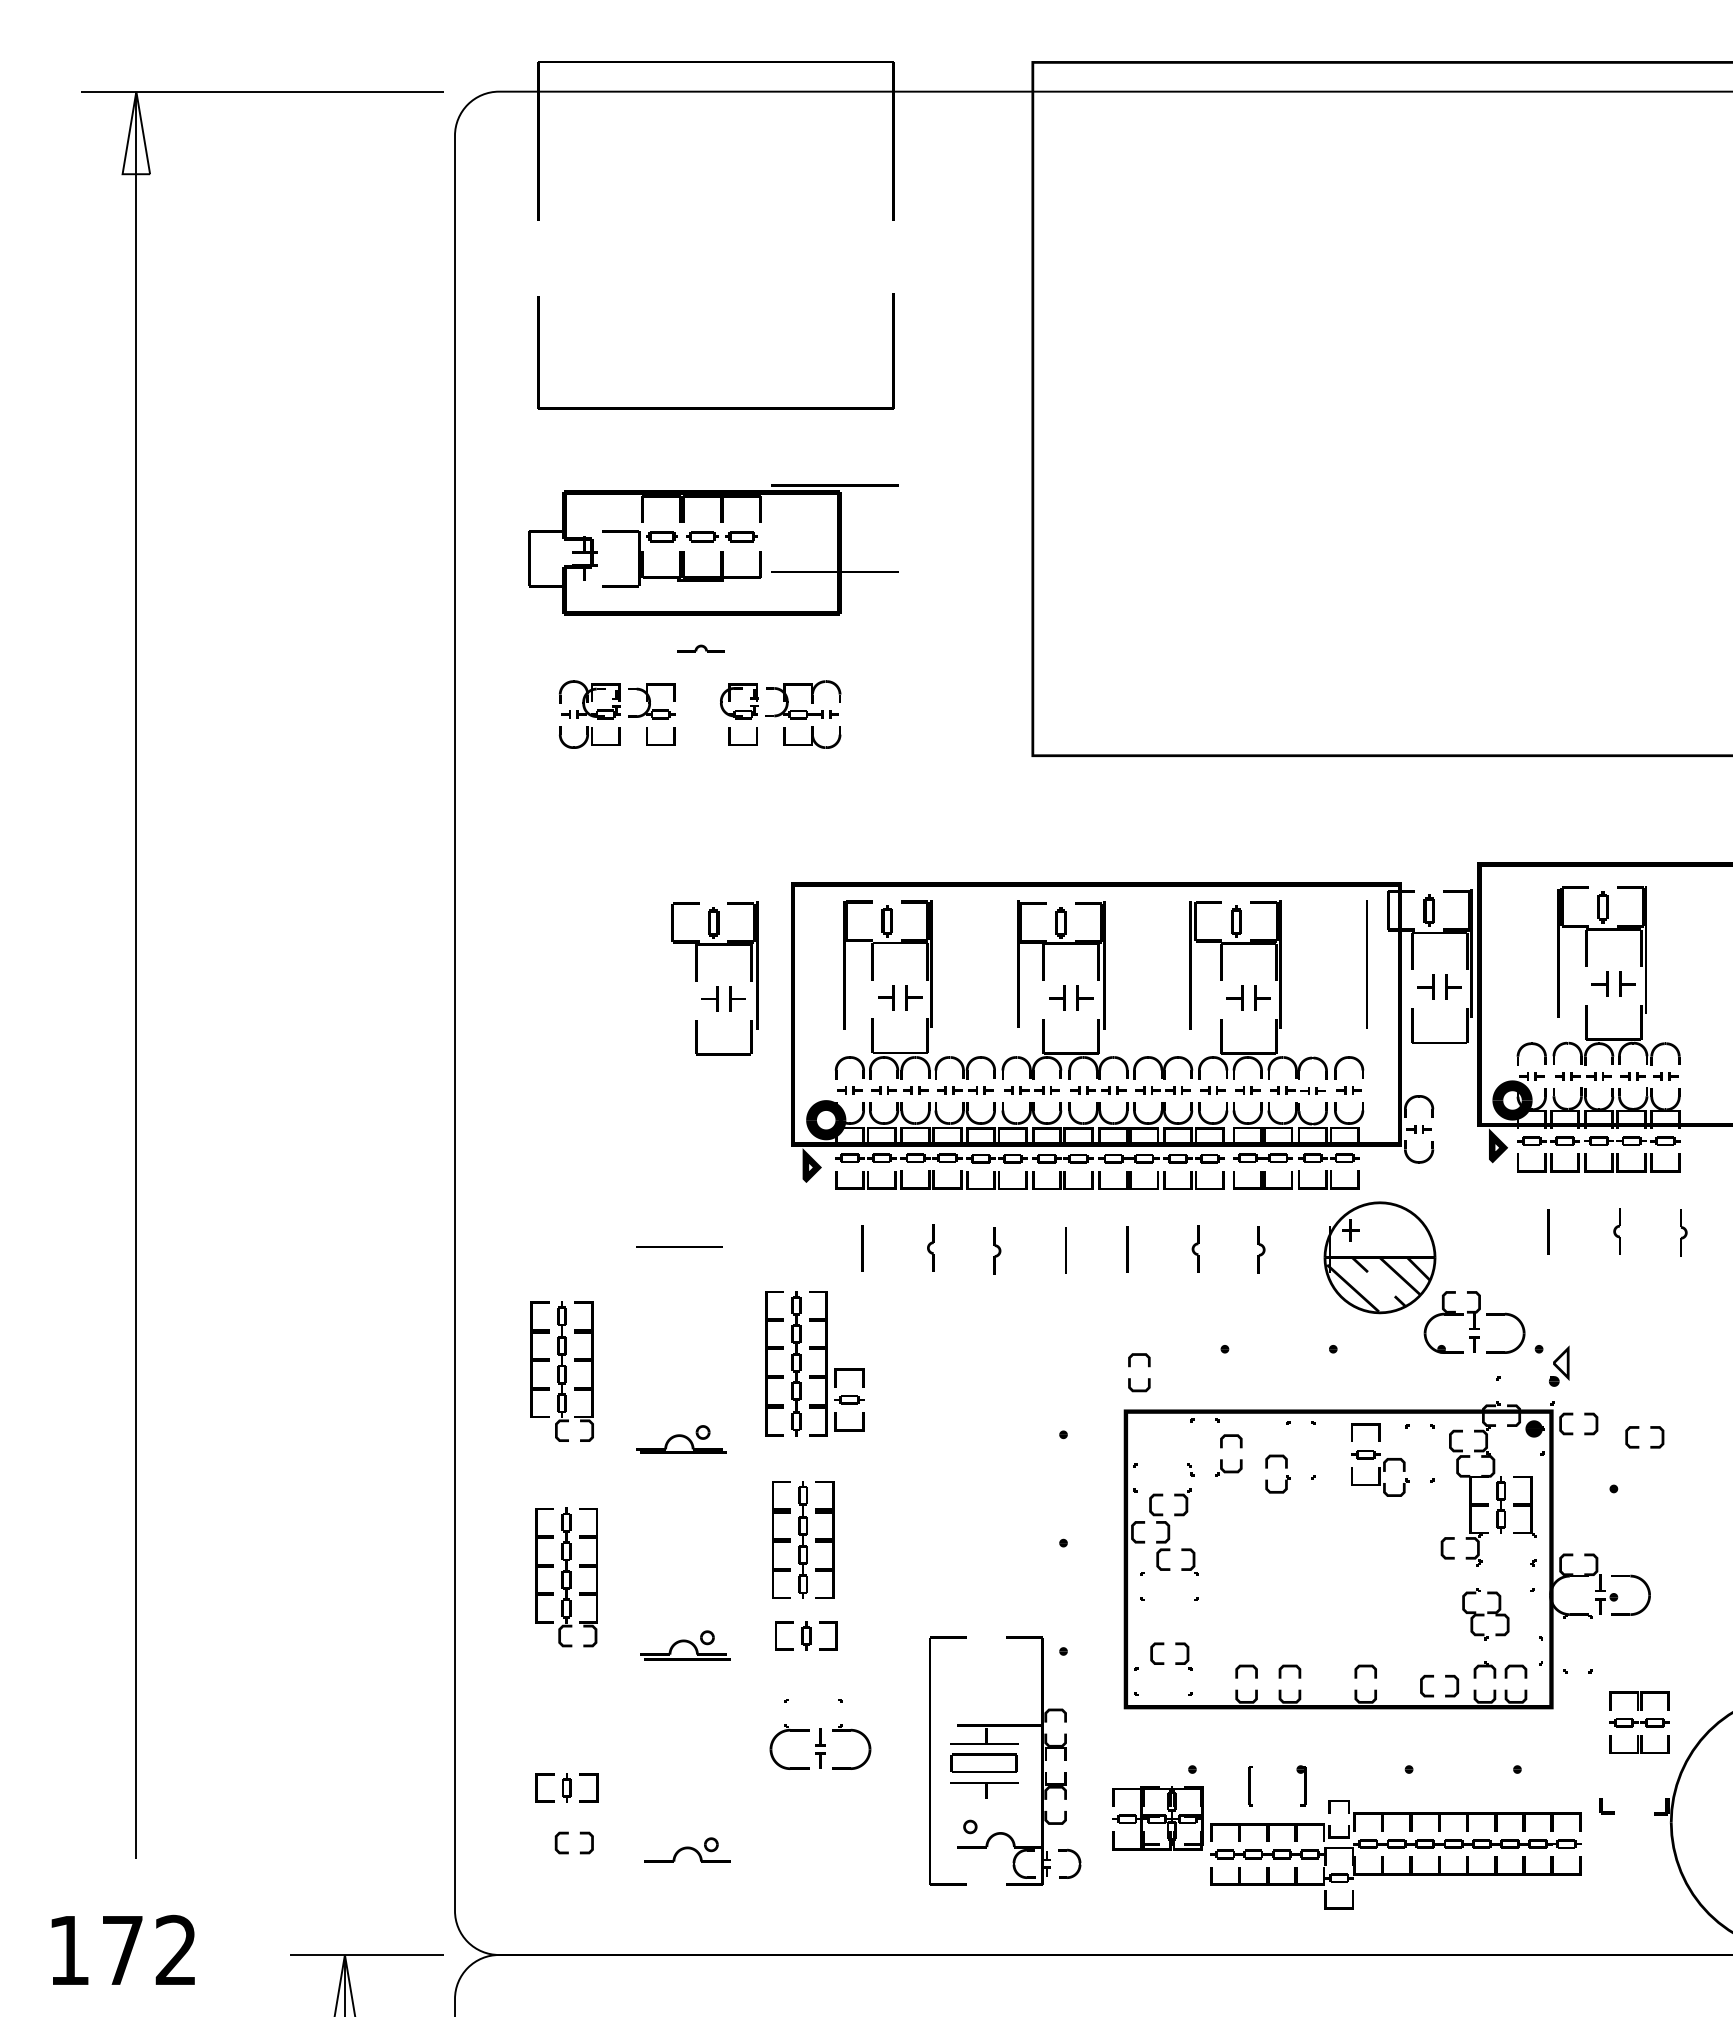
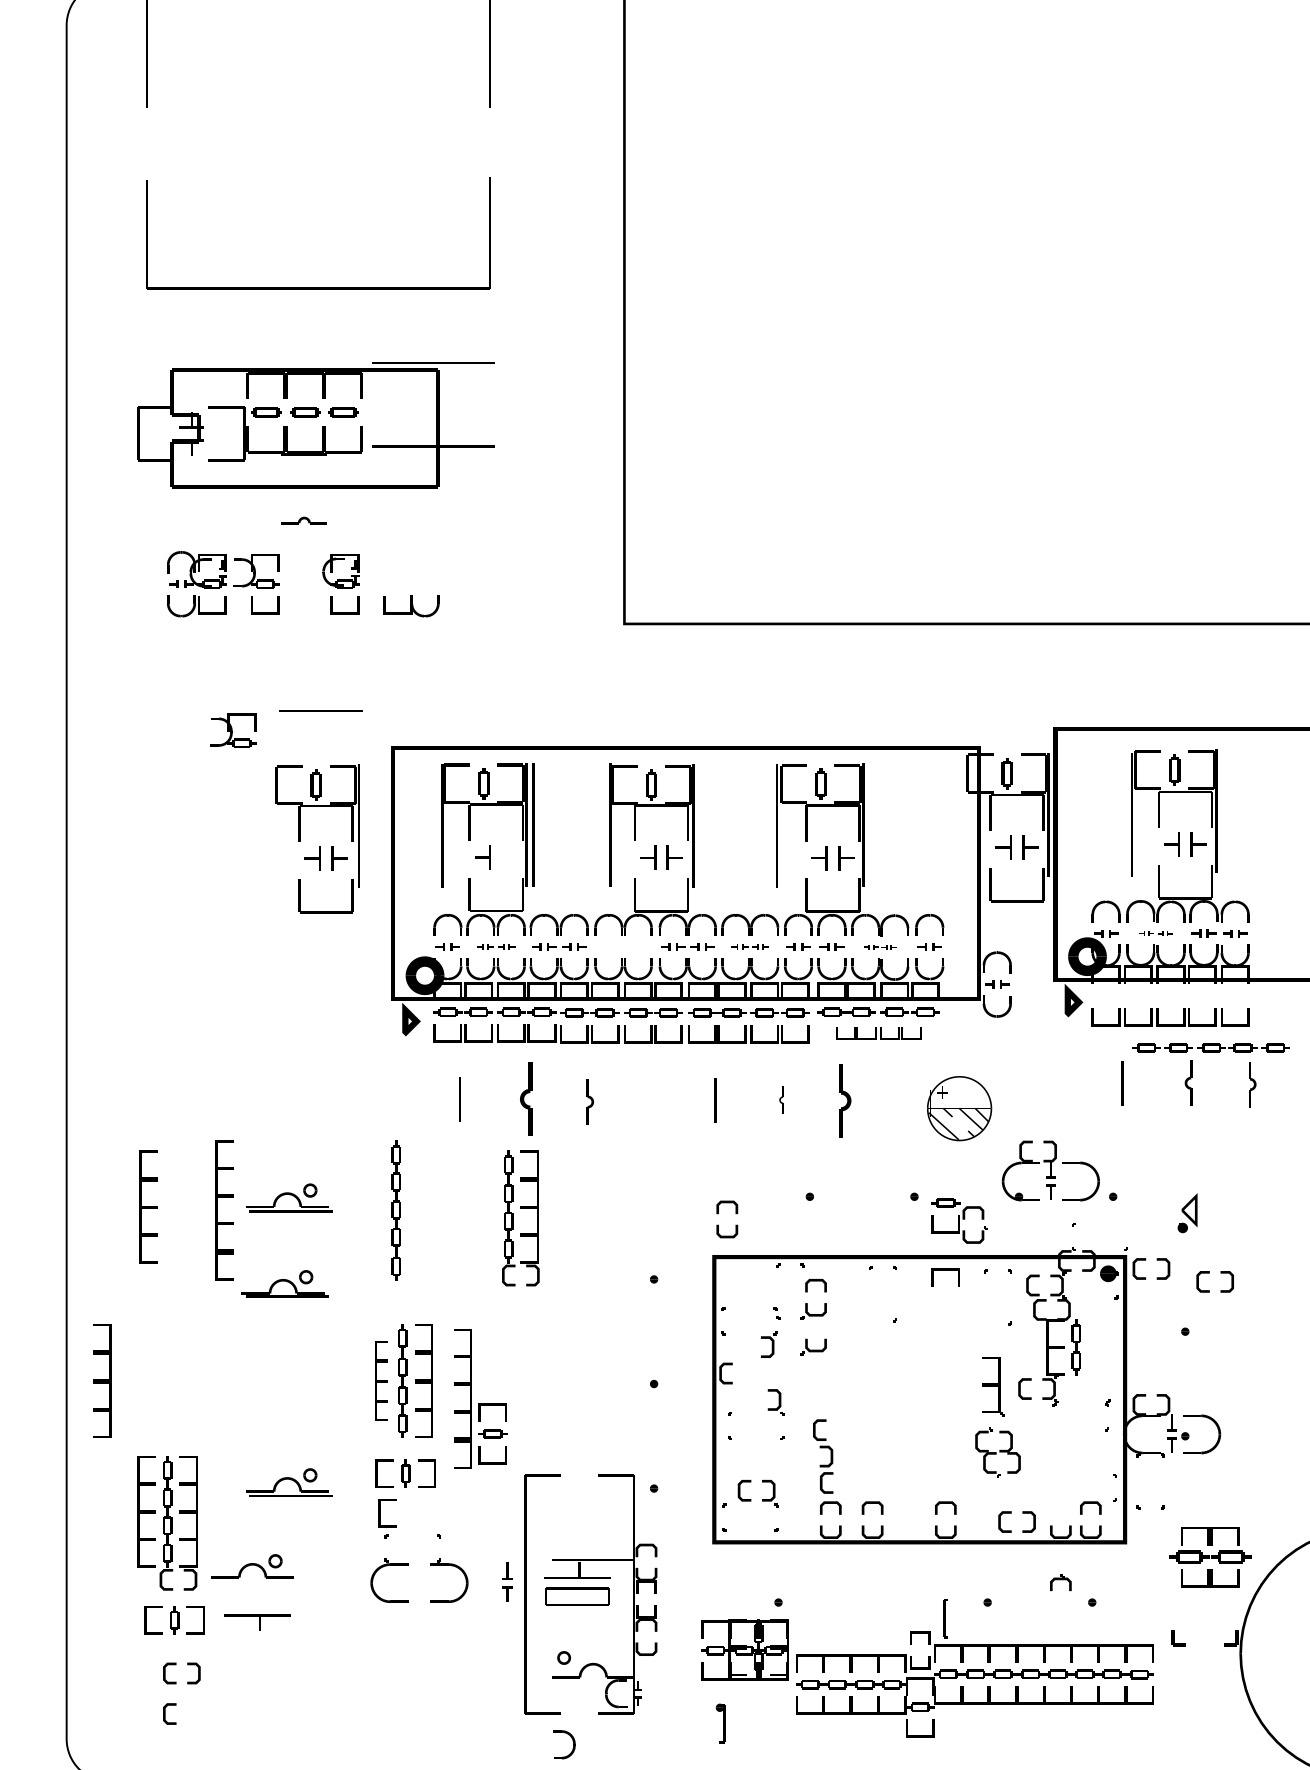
part: (811, 699) -> (410, 569), removed
part: (627, 866) -> (233, 730), added
line: (1366, 964) -> (533, 825), moved
part: (913, 997) -> (509, 857), removed
part: (1583, 1076) -> (1156, 933), size x0.6
part: (899, 1090) -> (495, 947), size x0.7
part: (1031, 1090) -> (623, 947), removed
part: (1162, 1090) -> (749, 947), size x0.7
part: (1297, 1090) -> (879, 947), size x0.6
part: (1598, 1140) -> (1211, 1047), moved
part: (1296, 1179) -> (878, 1032), size x0.7
line: (679, 1246) -> (321, 710), moved
part: (930, 1247) -> (525, 1098), size x1.6
part: (1195, 1248) -> (781, 1099), size x0.6
part: (1261, 1249) -> (845, 1100), size x1.6
line: (1065, 1250) -> (655, 1101), removed
part: (1379, 1257) -> (959, 1108), size x0.6
part: (685, 1350) -> (289, 1198), added
part: (767, 1363) -> (217, 1210), moved
part: (836, 1363) -> (480, 1398), moved
part: (1559, 1365) -> (1187, 1212), moved
part: (566, 1371) -> (513, 1218), moved
part: (1380, 1473) -> (960, 1221), moved
part: (1286, 1475) -> (869, 1318), removed
part: (1228, 1504) -> (813, 1346), added
part: (1524, 1506) -> (992, 1386), moved
part: (1159, 1523) -> (822, 1448), moved
part: (491, 1539) -> (101, 1380), added
part: (781, 1539) -> (381, 1380), size x0.7
part: (566, 1577) -> (167, 1523), moved
part: (1485, 1614) -> (997, 1452), moved
part: (1484, 1669) -> (1060, 1582), moved
part: (779, 1676) -> (379, 1512), added
part: (1639, 1722) -> (1210, 1557), size x1.4
part: (820, 1748) -> (507, 1582), moved
part: (1301, 1785) -> (720, 1723), moved
line: (1250, 1786) -> (945, 1618), moved
part: (984, 1790) -> (258, 1622), moved
part: (687, 1849) -> (252, 1565), moved
curve: (1078, 1862) -> (572, 1743), moved
curve: (557, 1884) -> (165, 1713), added

